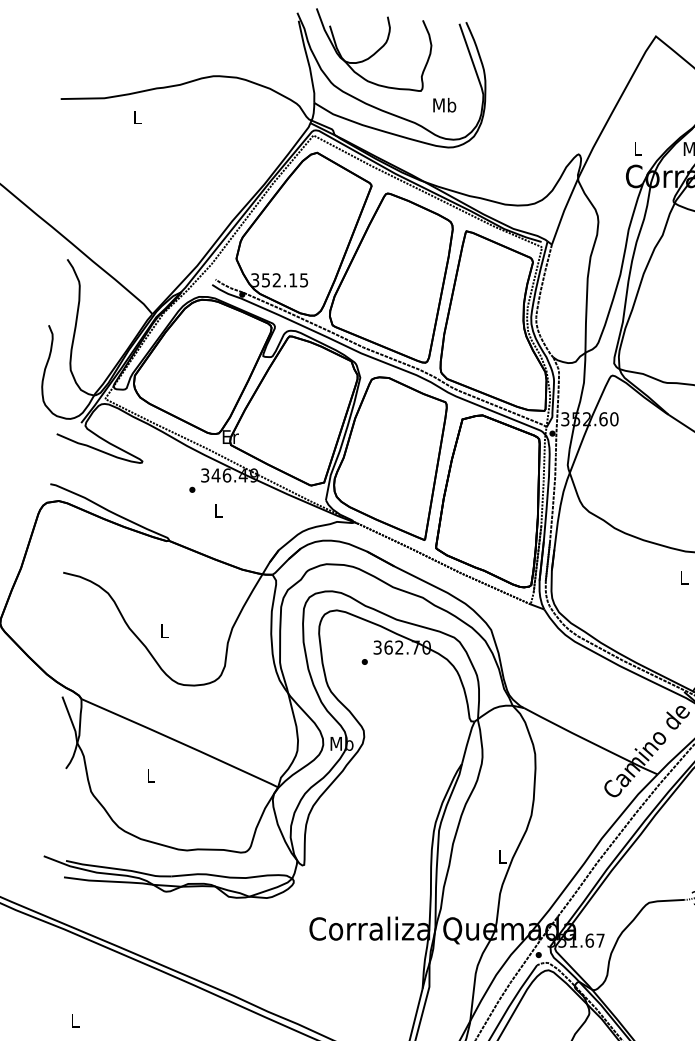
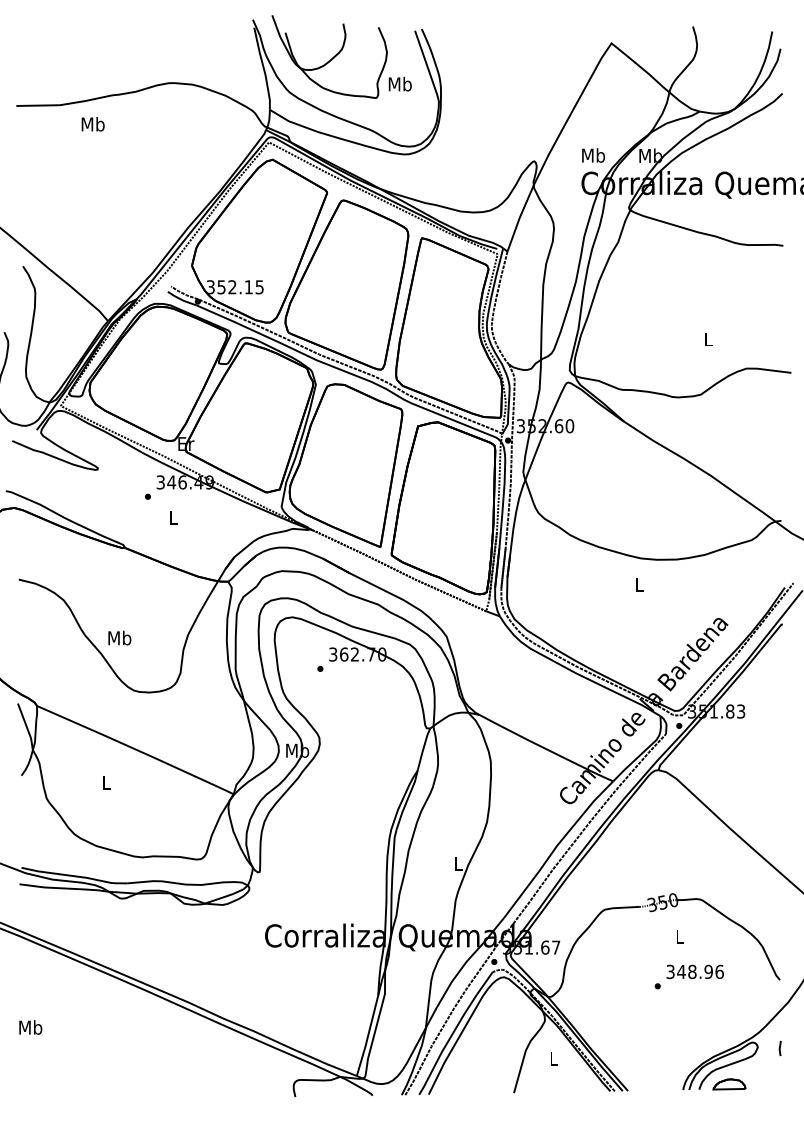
text: (443, 104) -> (399, 83), moved
text: (136, 117) -> (92, 124), L -> Mb
text: (637, 148) -> (593, 155), L -> Mb
text: (163, 630) -> (119, 637), L -> Mb
text: (74, 1020) -> (30, 1027), L -> Mb

